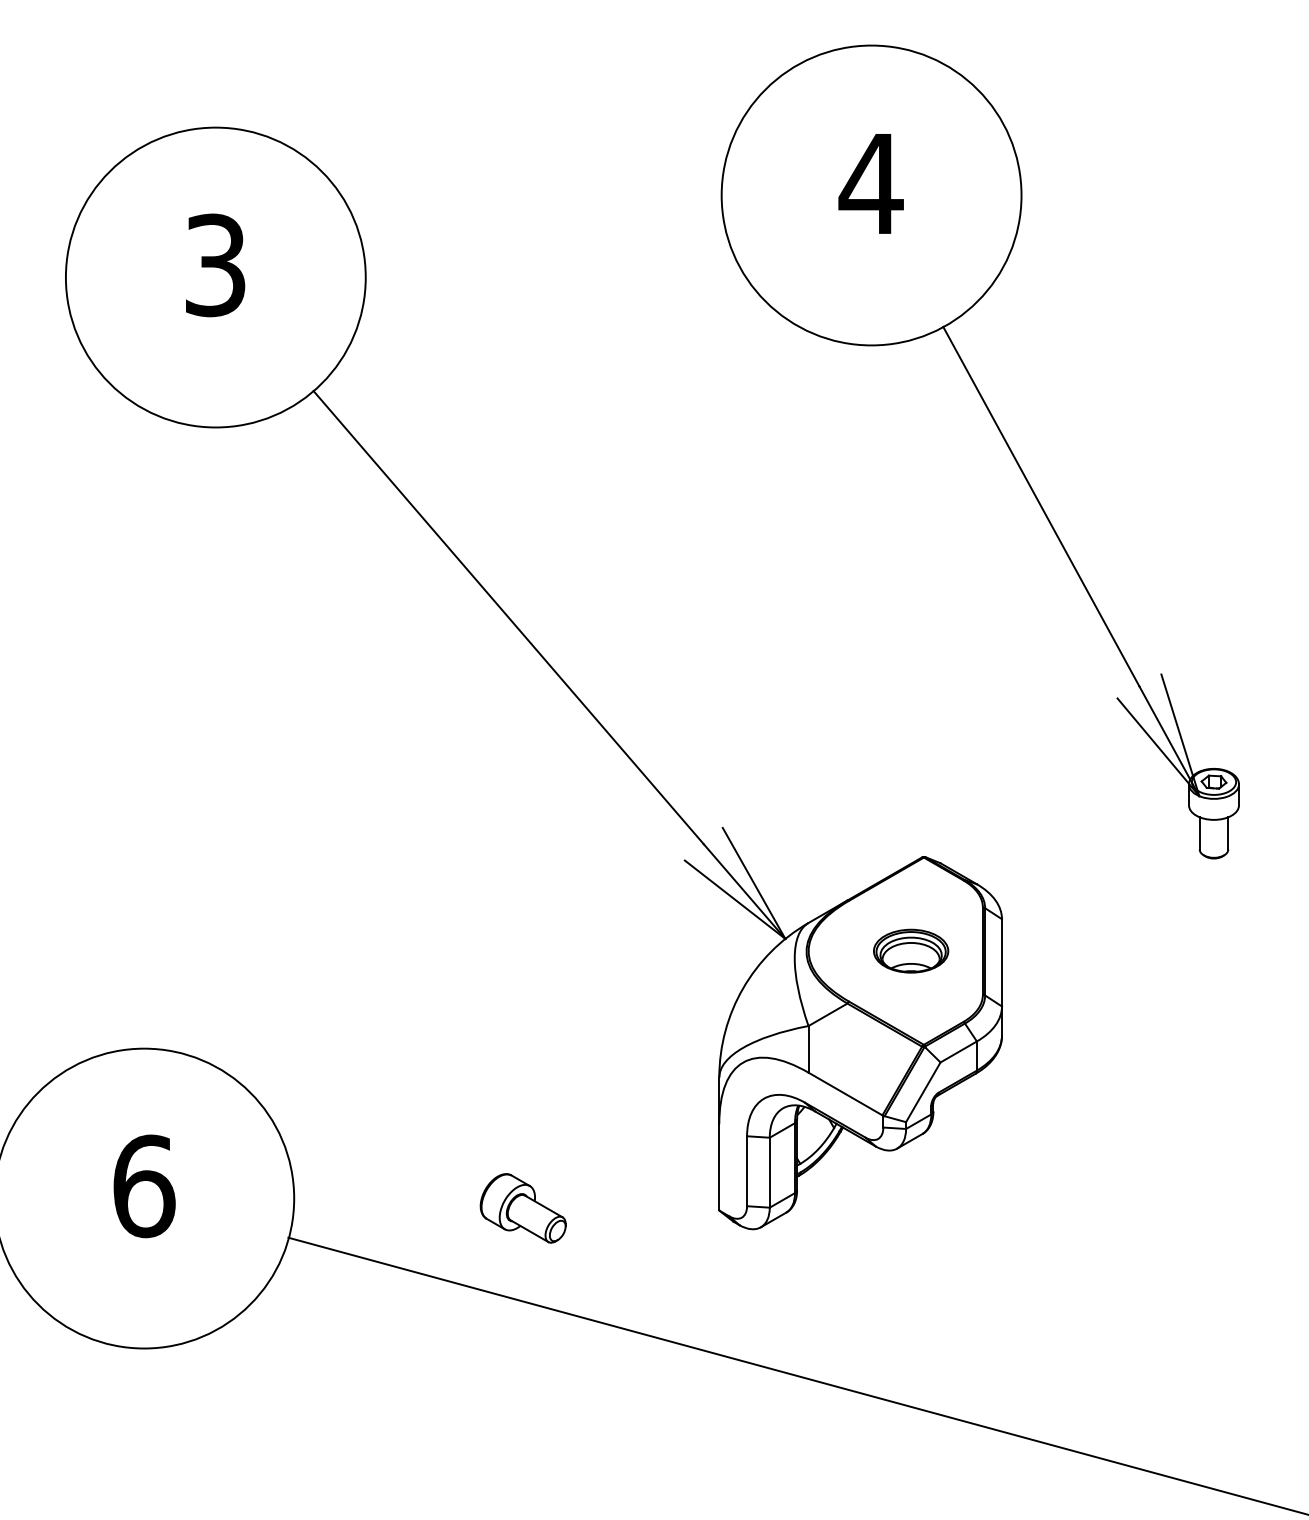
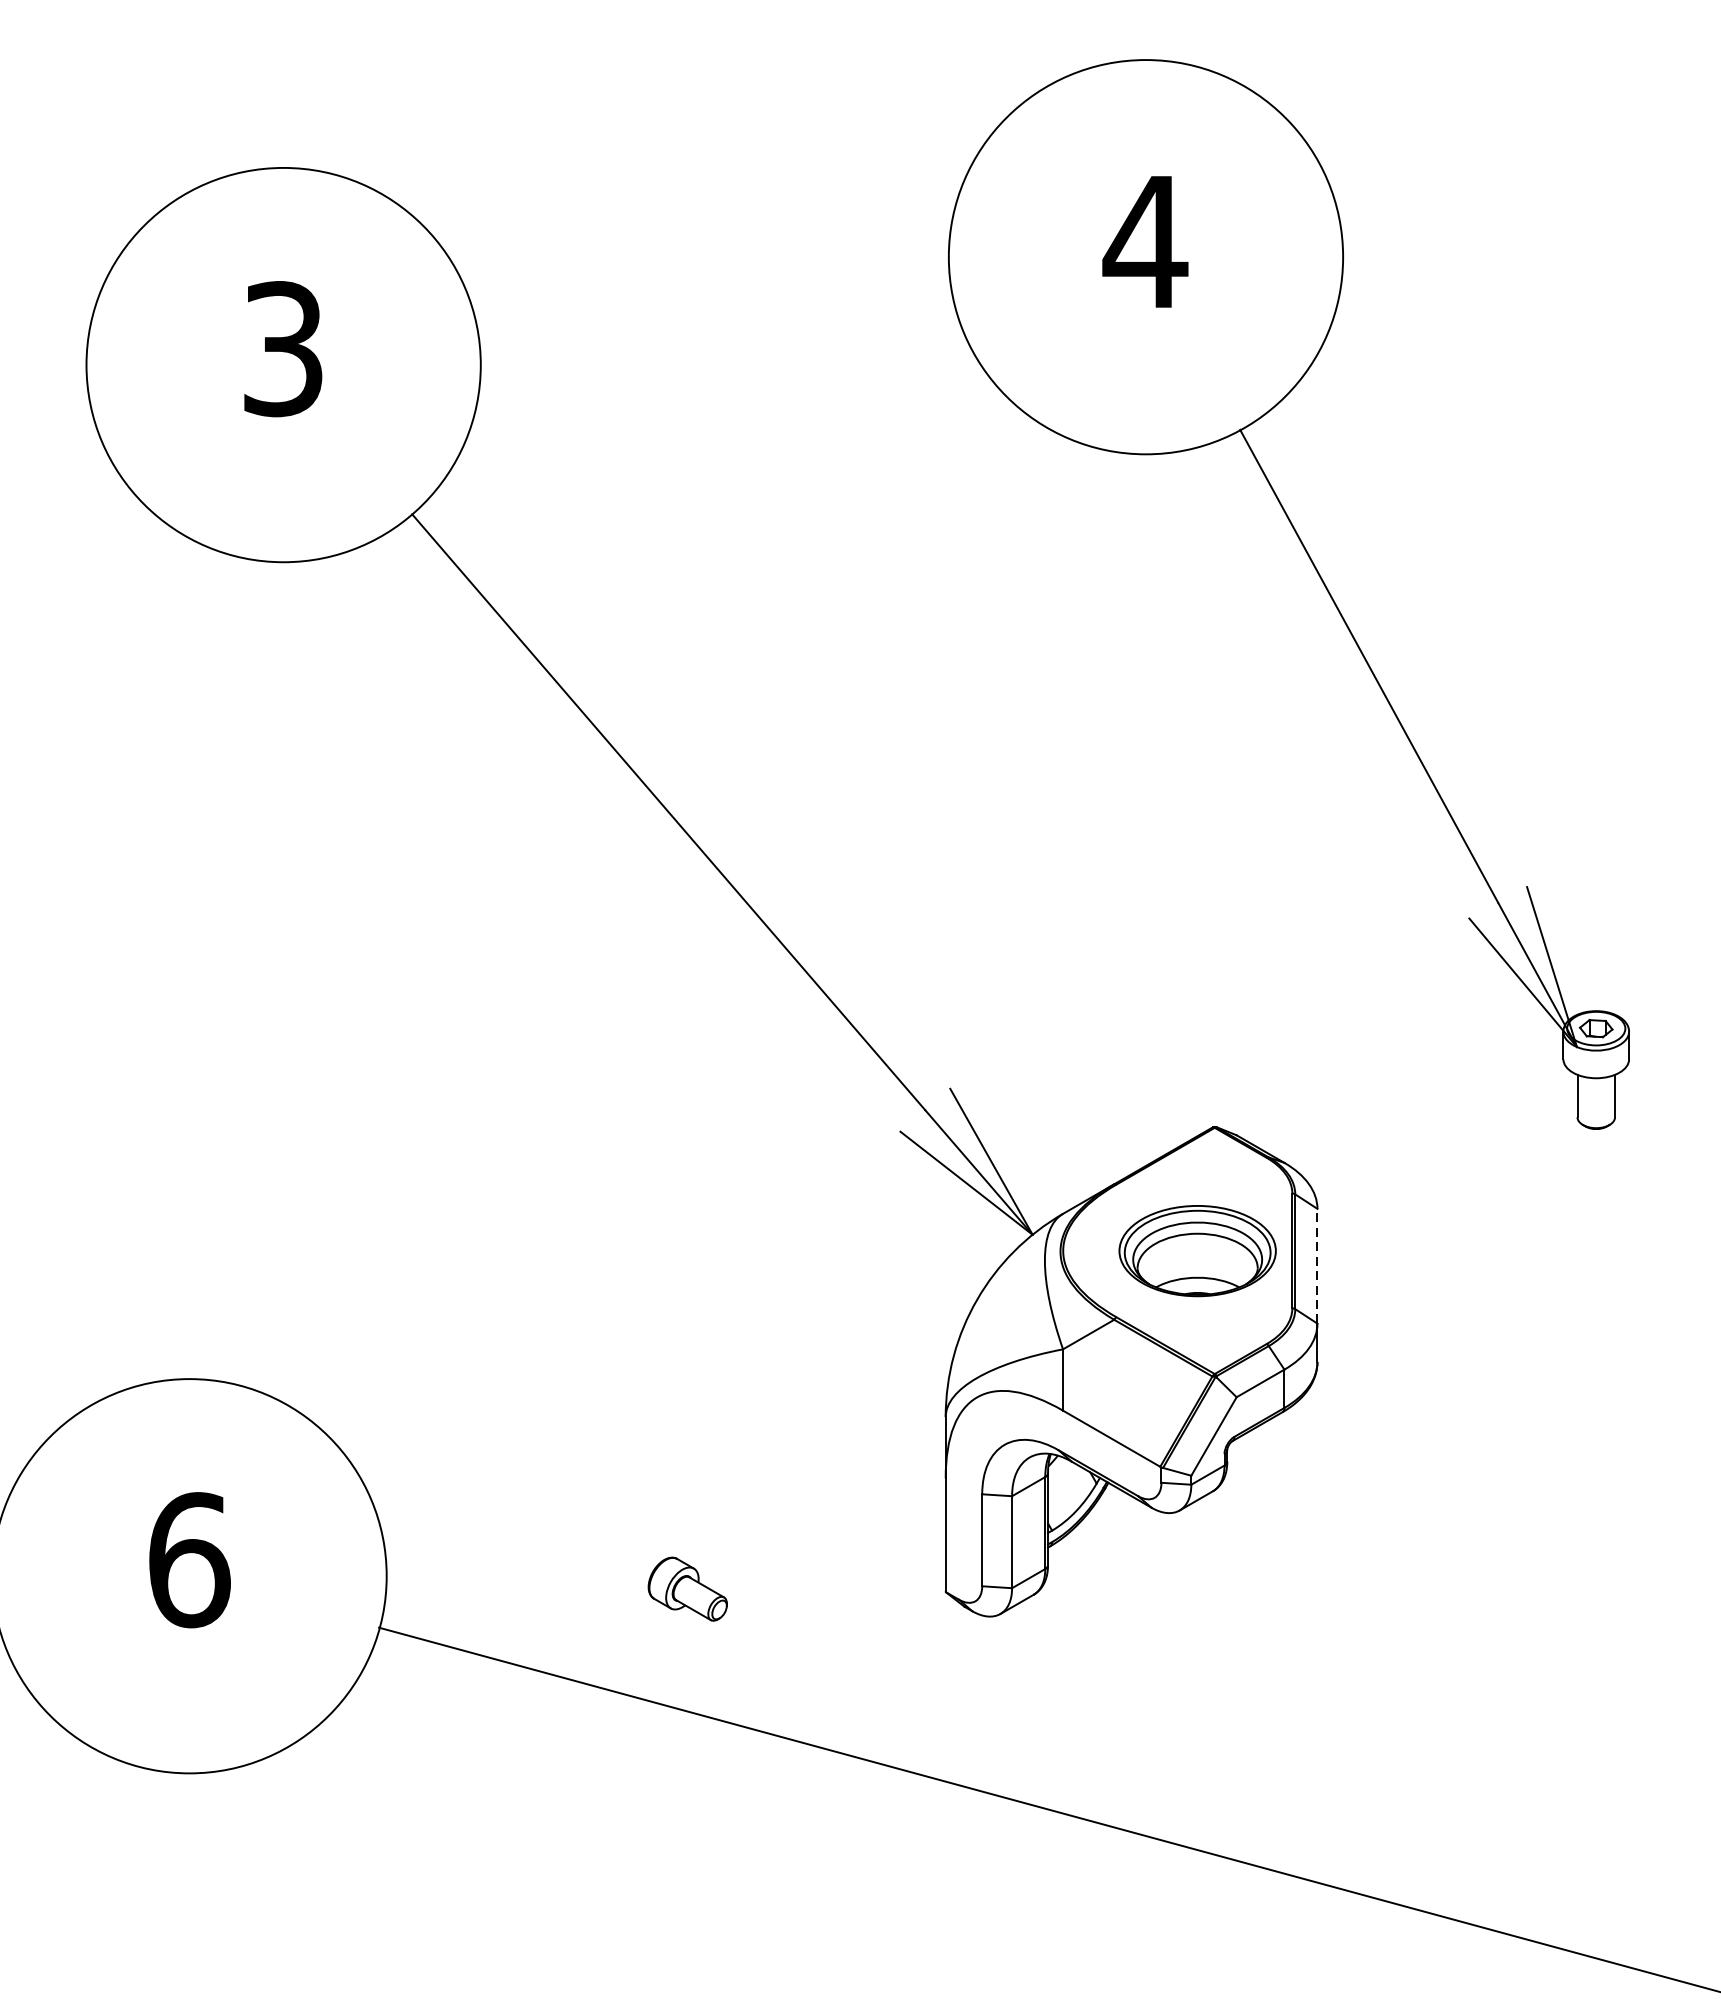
part: (911, 950) -> (1198, 1250), size x1.6
line: (1002, 962) -> (1318, 1265), solid -> dashed
part: (522, 1208) -> (686, 1589), size x0.7

